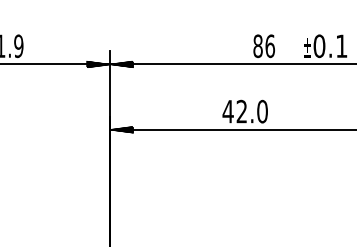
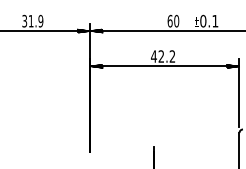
text: (264, 44) -> (173, 20), 86 -> 60
text: (262, 111) -> (172, 56), 42.0 -> 42.2

